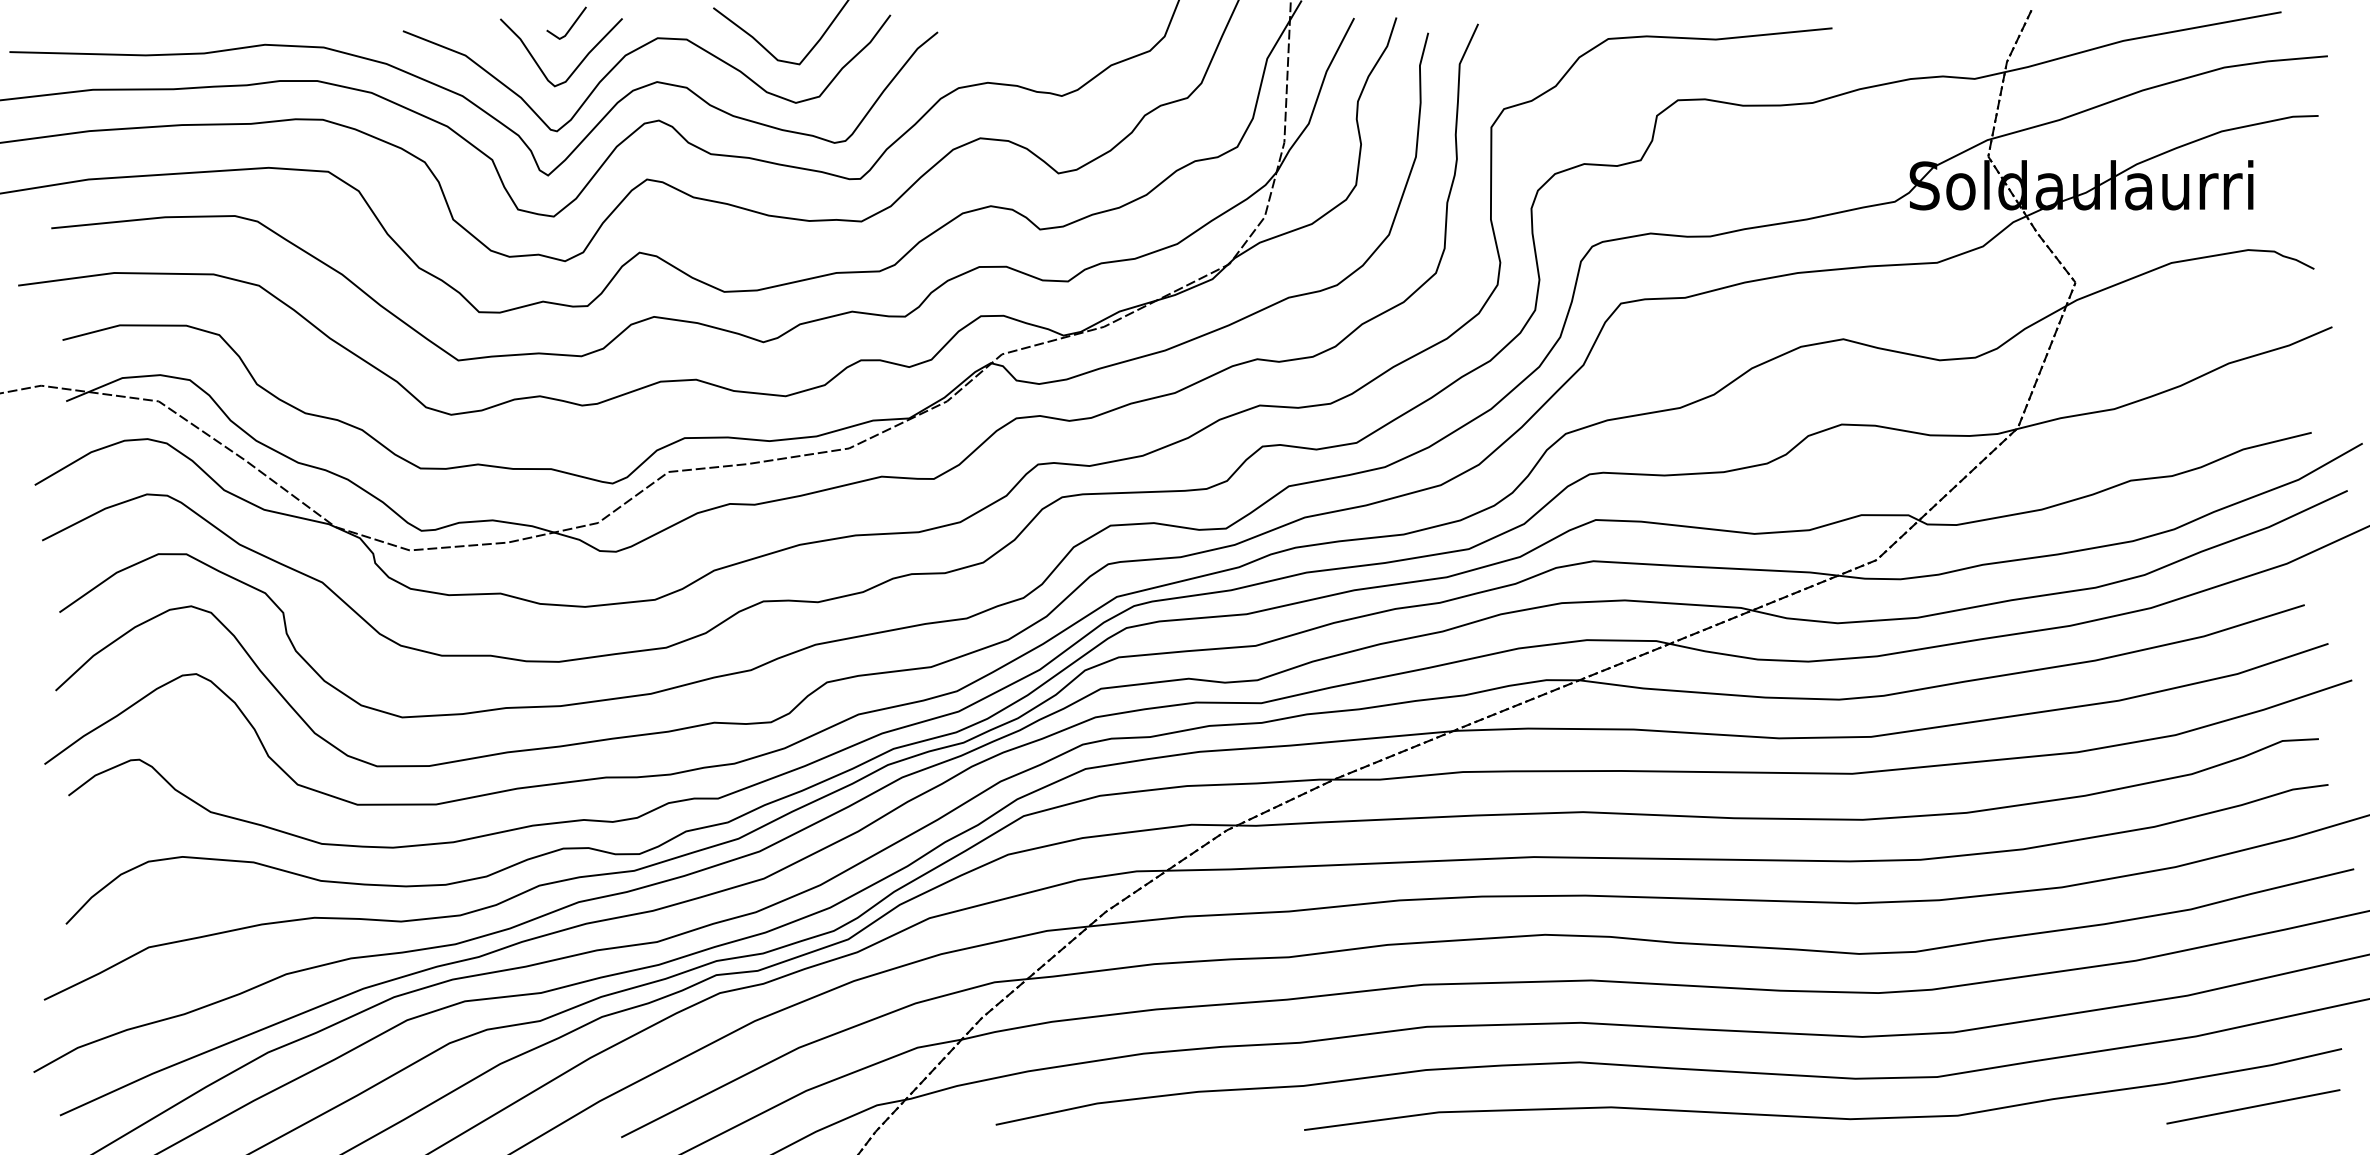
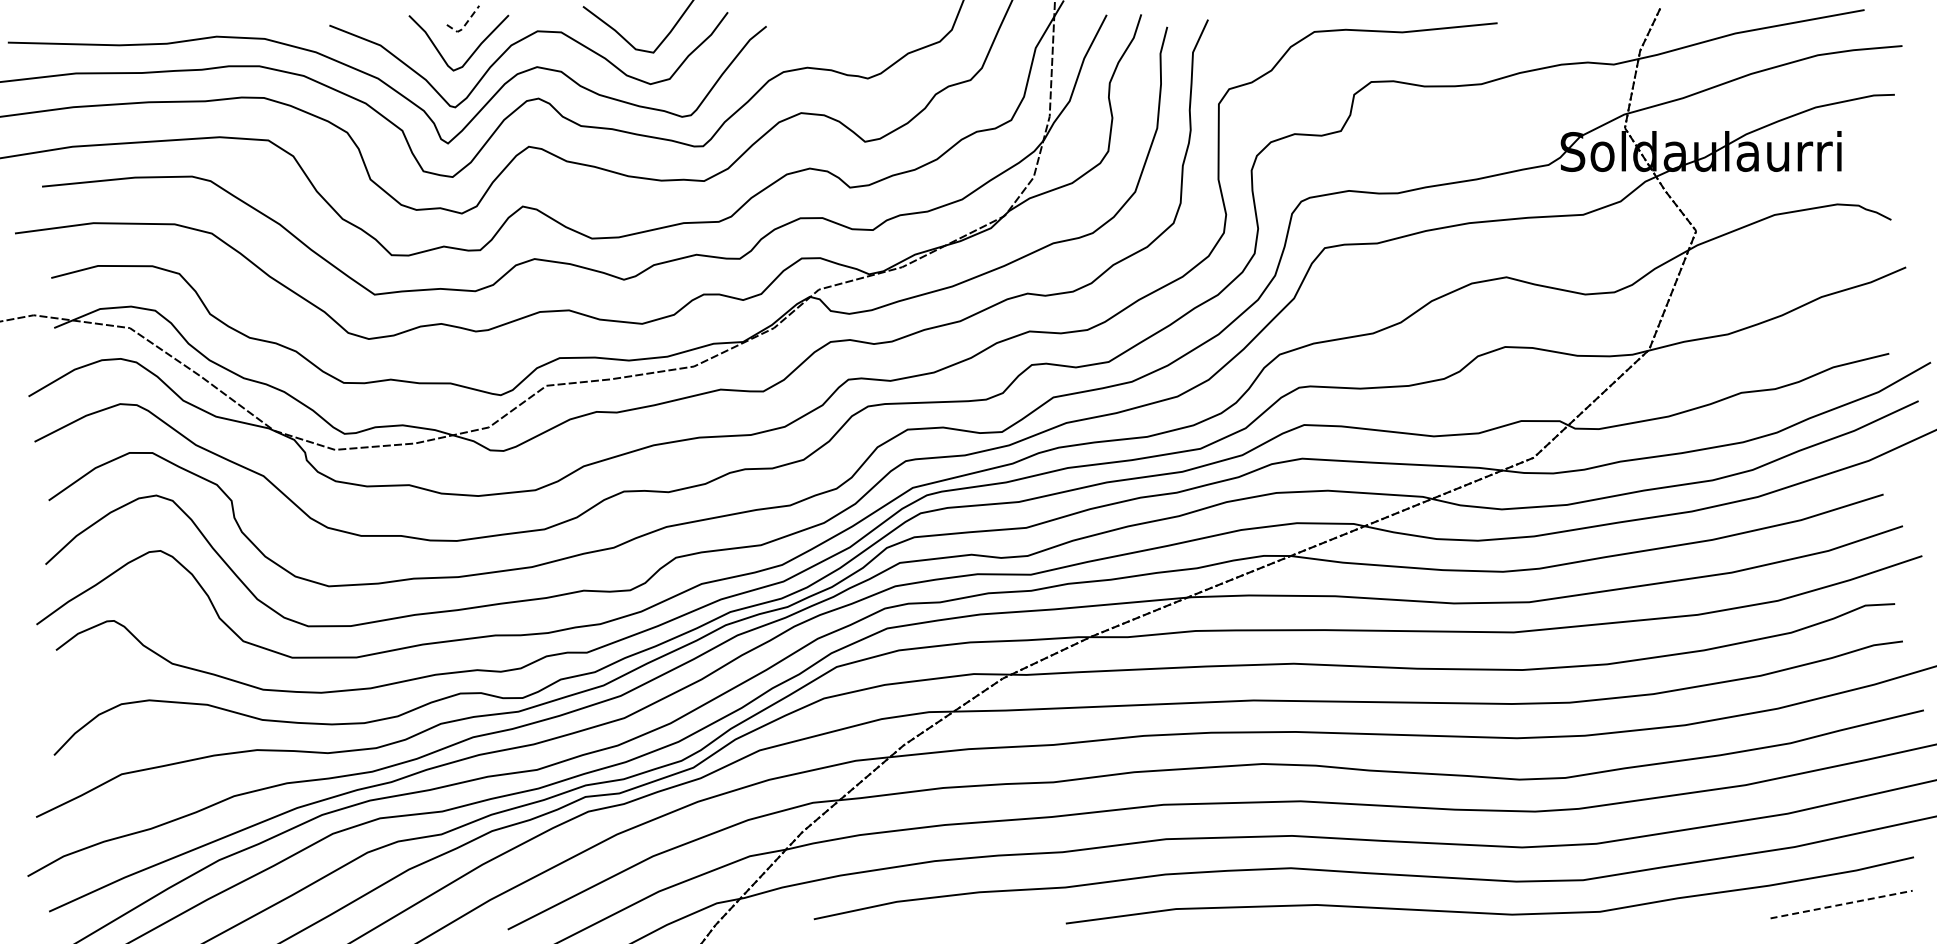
line: (568, 31) -> (464, 25), solid -> dashed
line: (2254, 1106) -> (1842, 904), solid -> dashed

